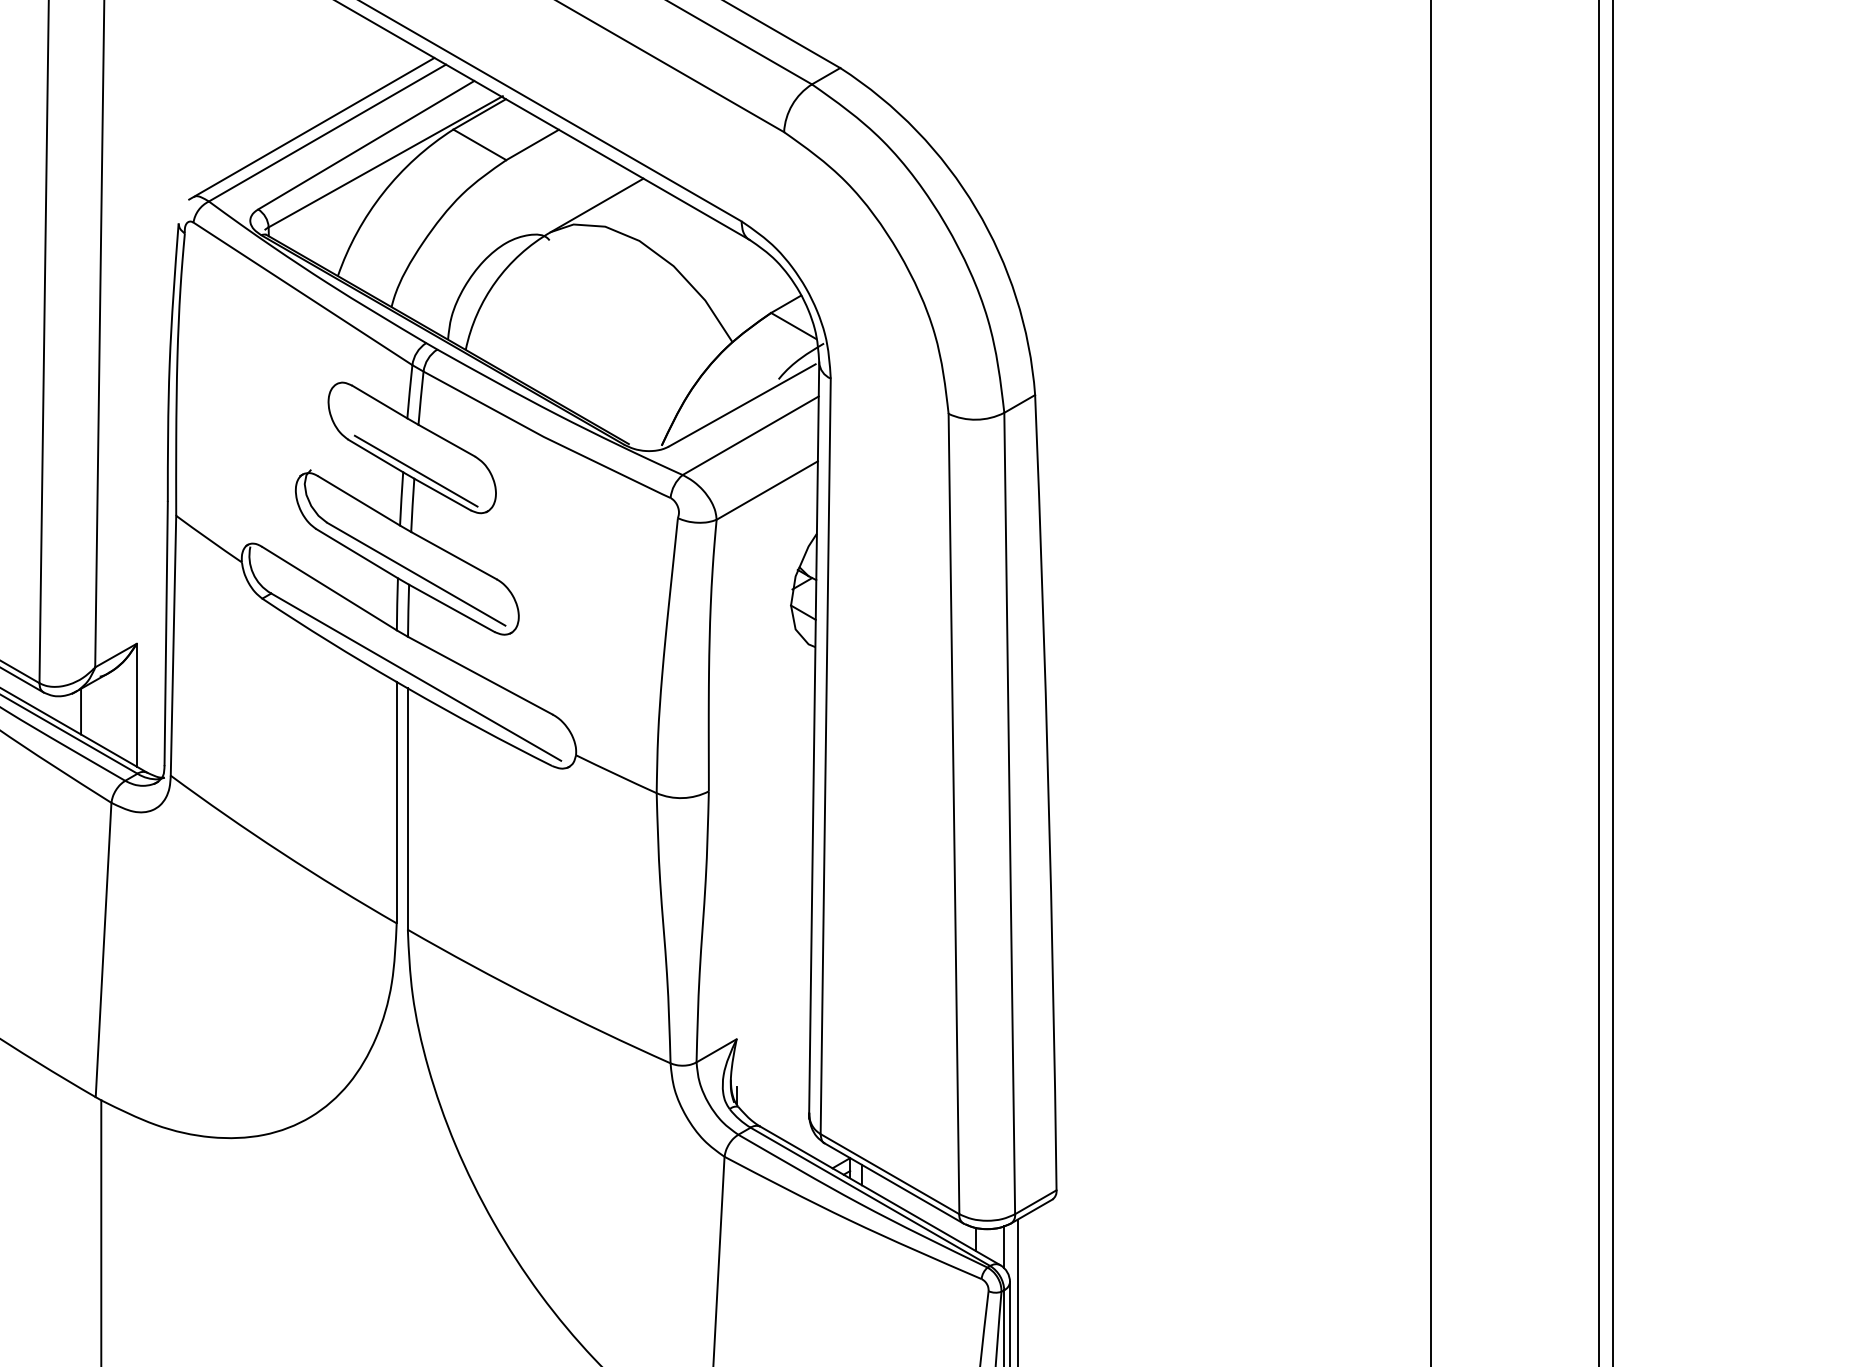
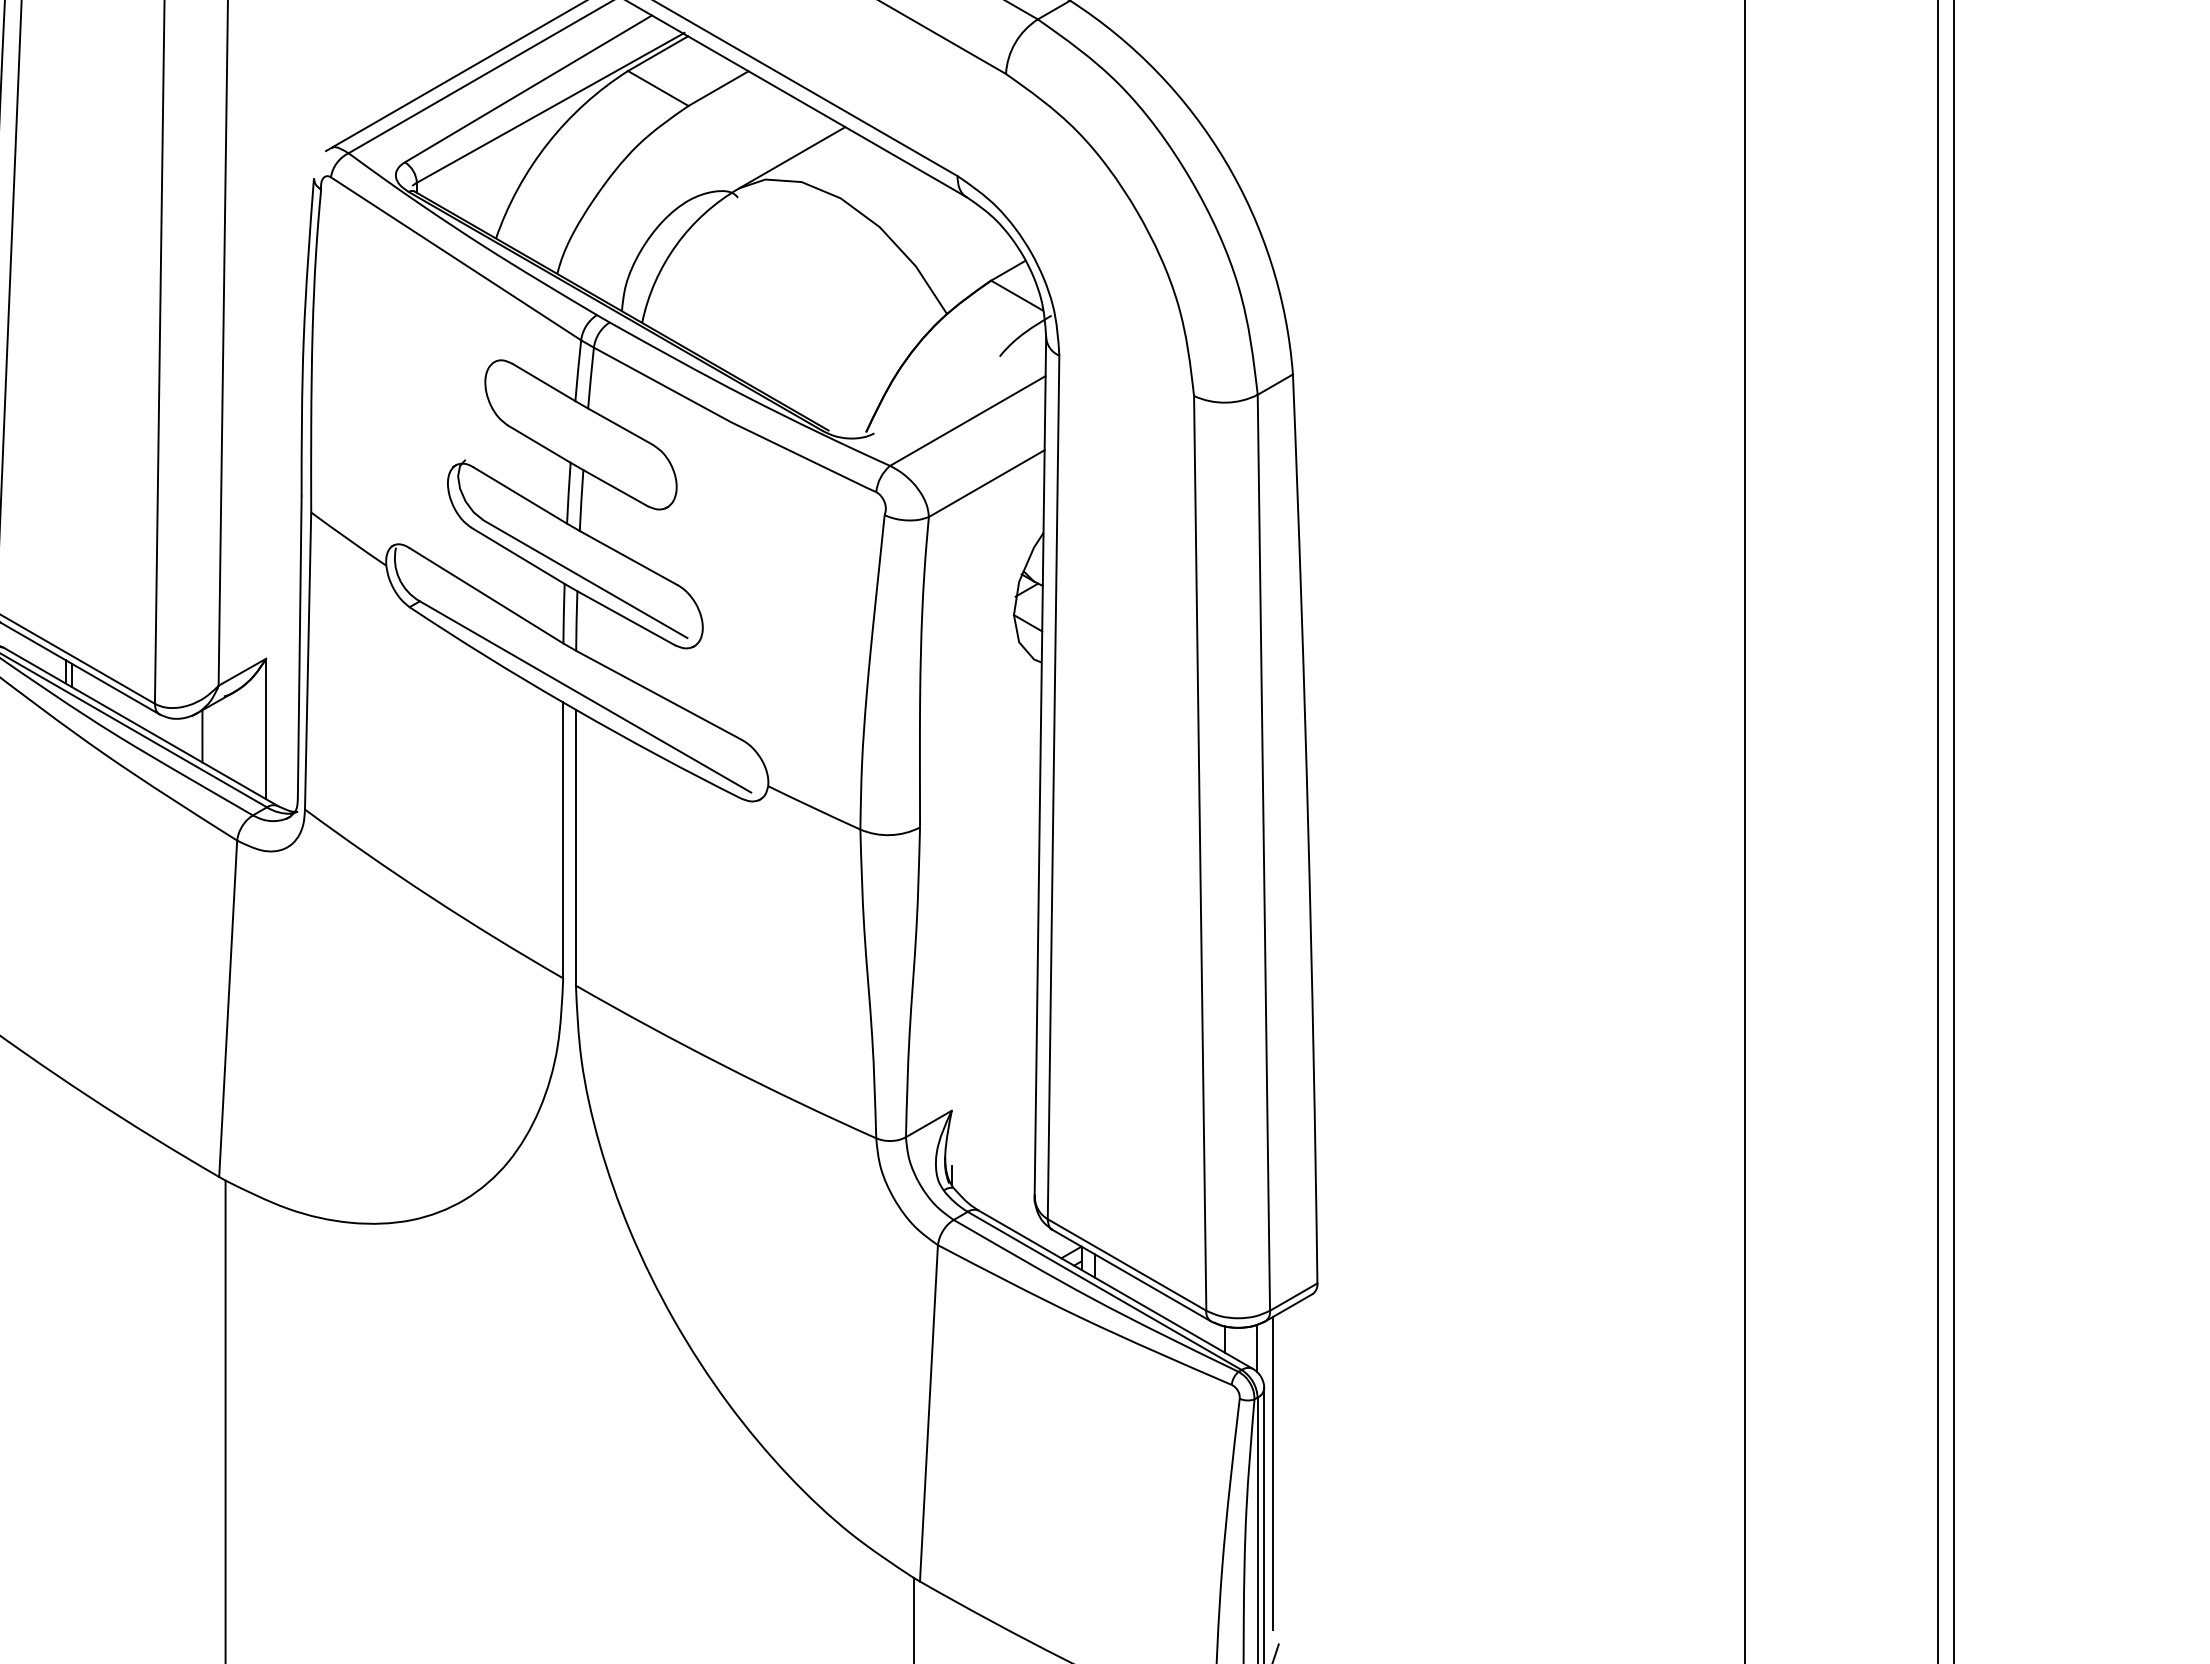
line: (742, 405) -> (958, 386), removed
line: (416, 471) -> (585, 461), removed

